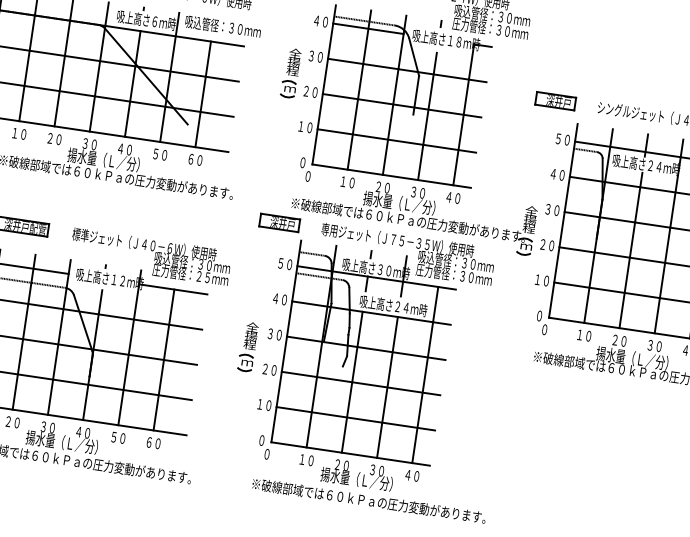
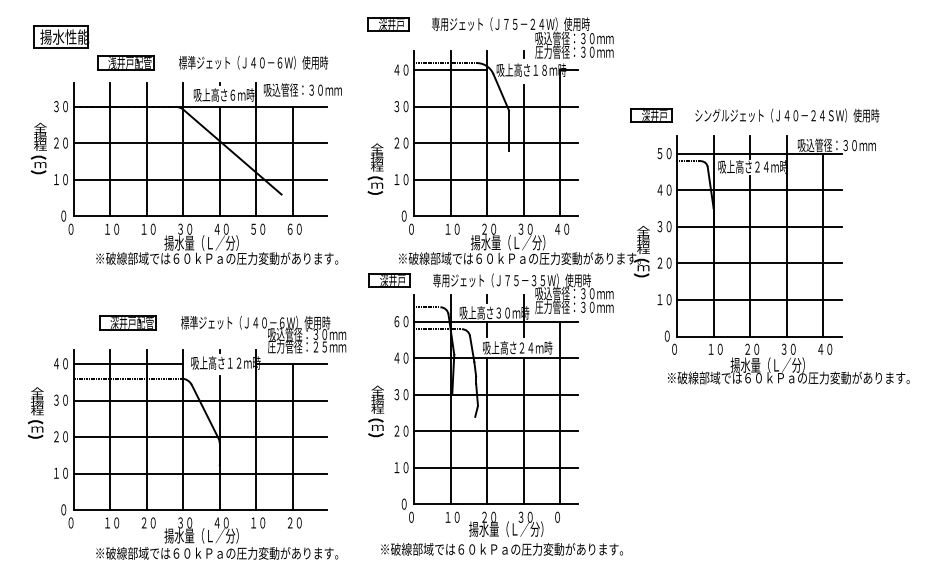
part: (290, 72) -> (375, 168), moved
text: (49, 137) -> (143, 228), ２０ -> １０
text: (280, 263) -> (396, 321), ５０ -> ６０
text: (113, 436) -> (253, 522), ５０ -> １０
text: (148, 441) -> (289, 522), ６０ -> ２０
text: (412, 475) -> (562, 516), ４０ -> ０
text: (368, 500) -> (501, 549), moved

